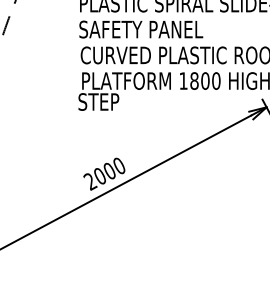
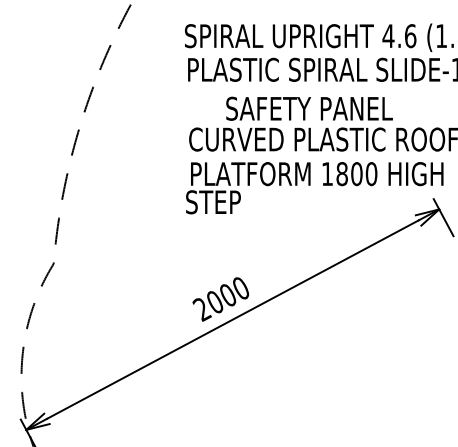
text: (141, 29) -> (309, 108), moved

